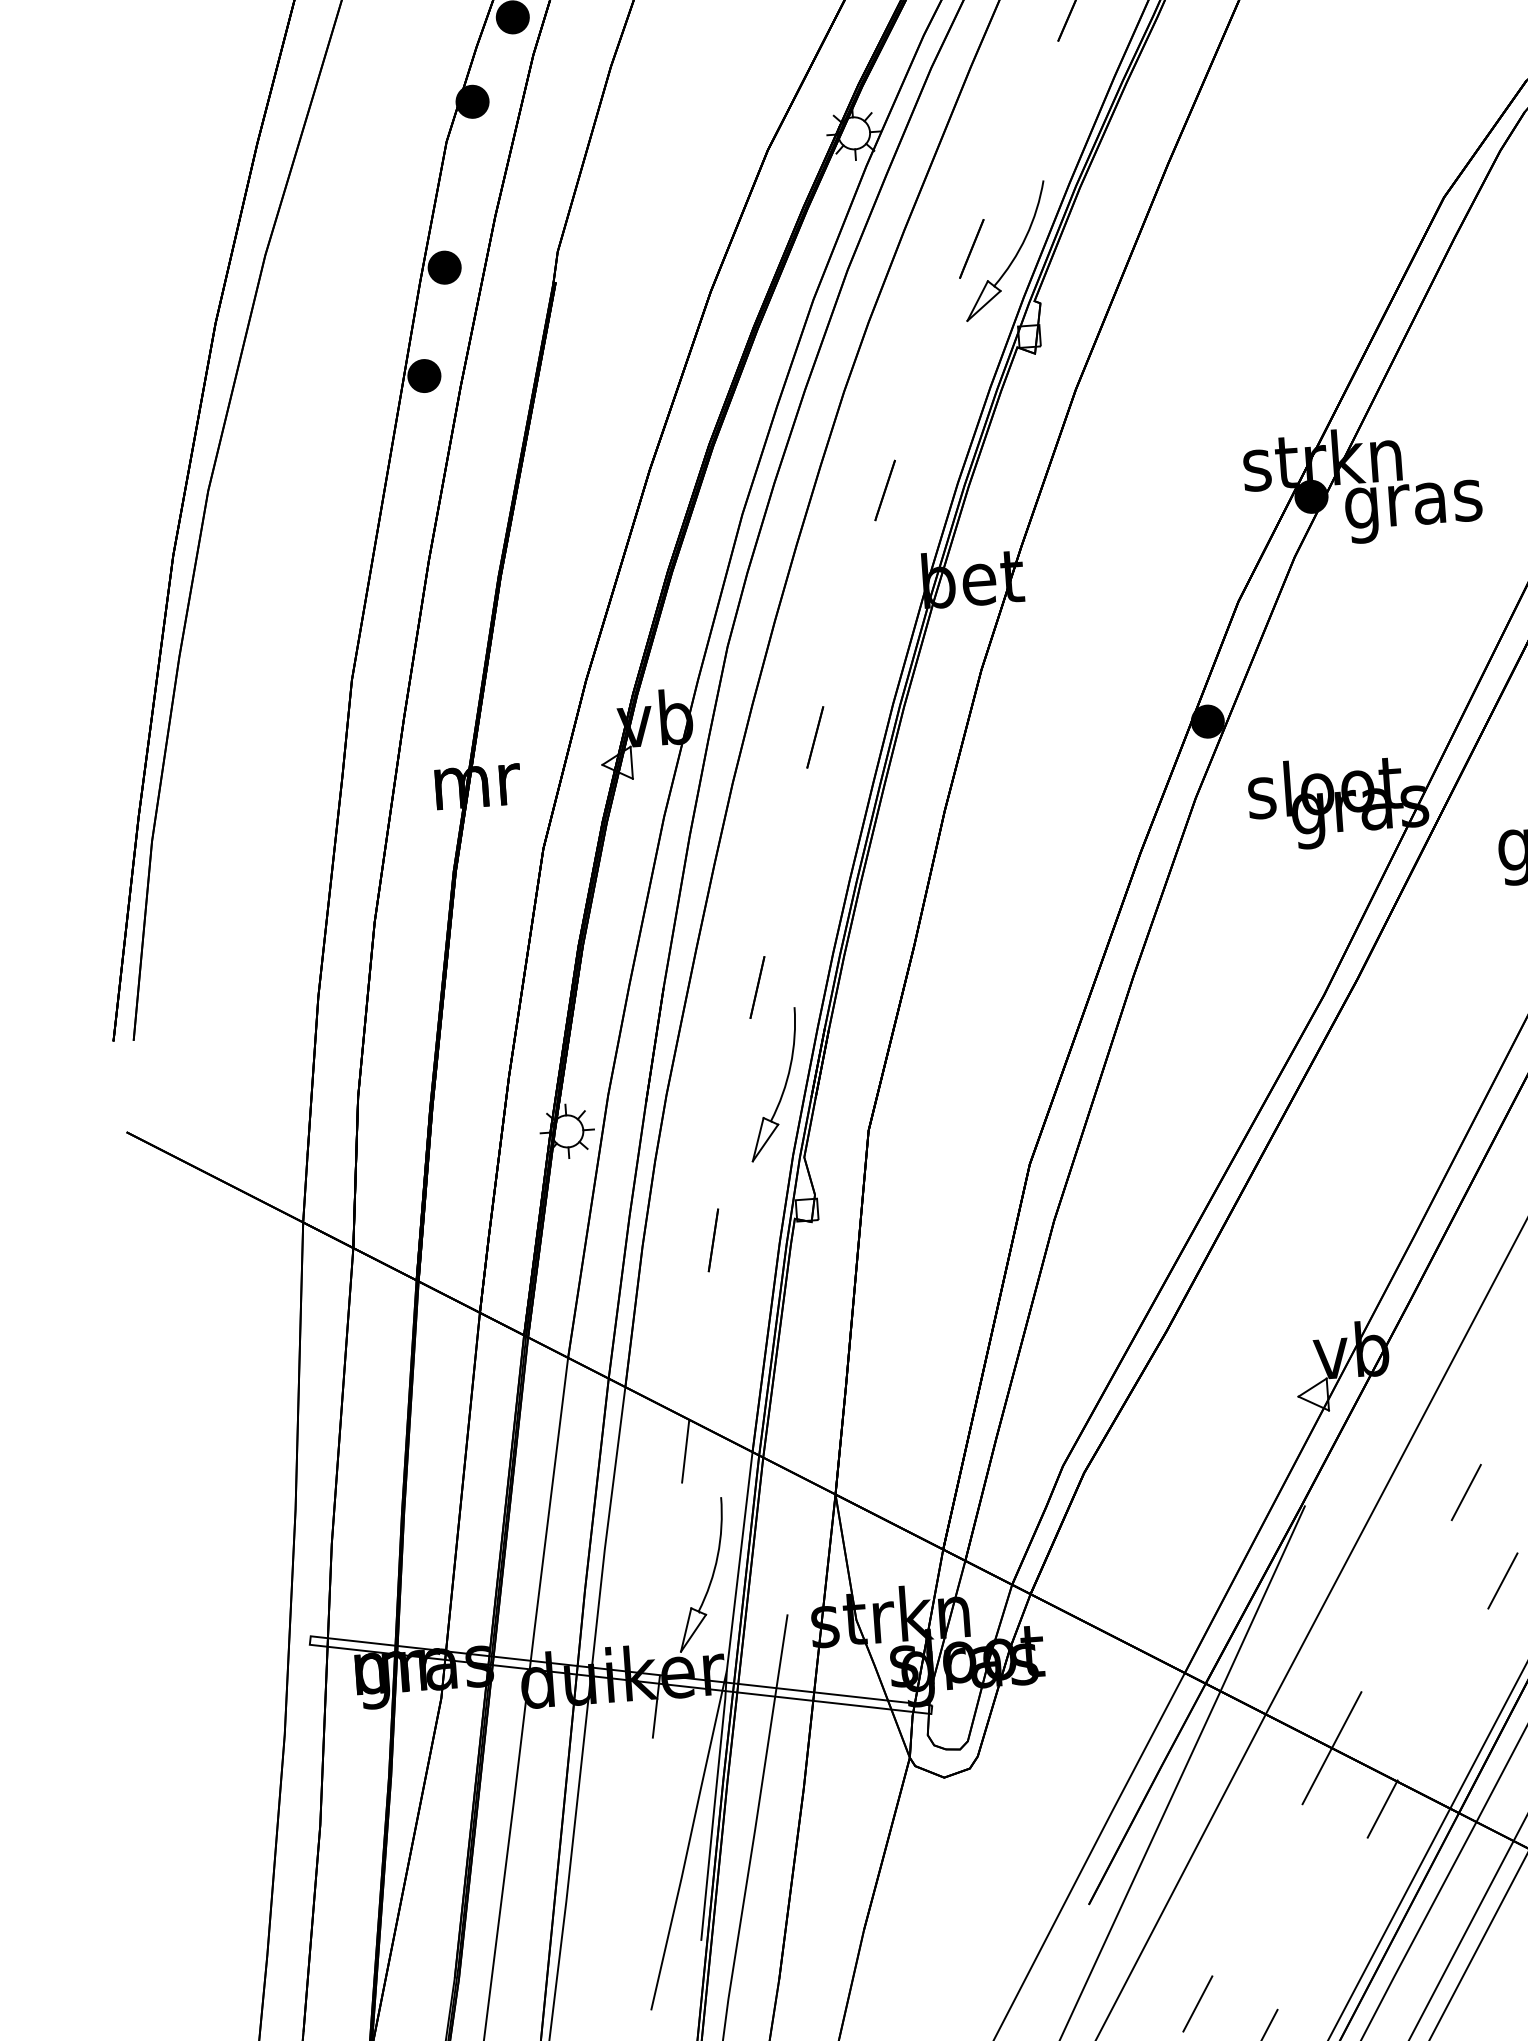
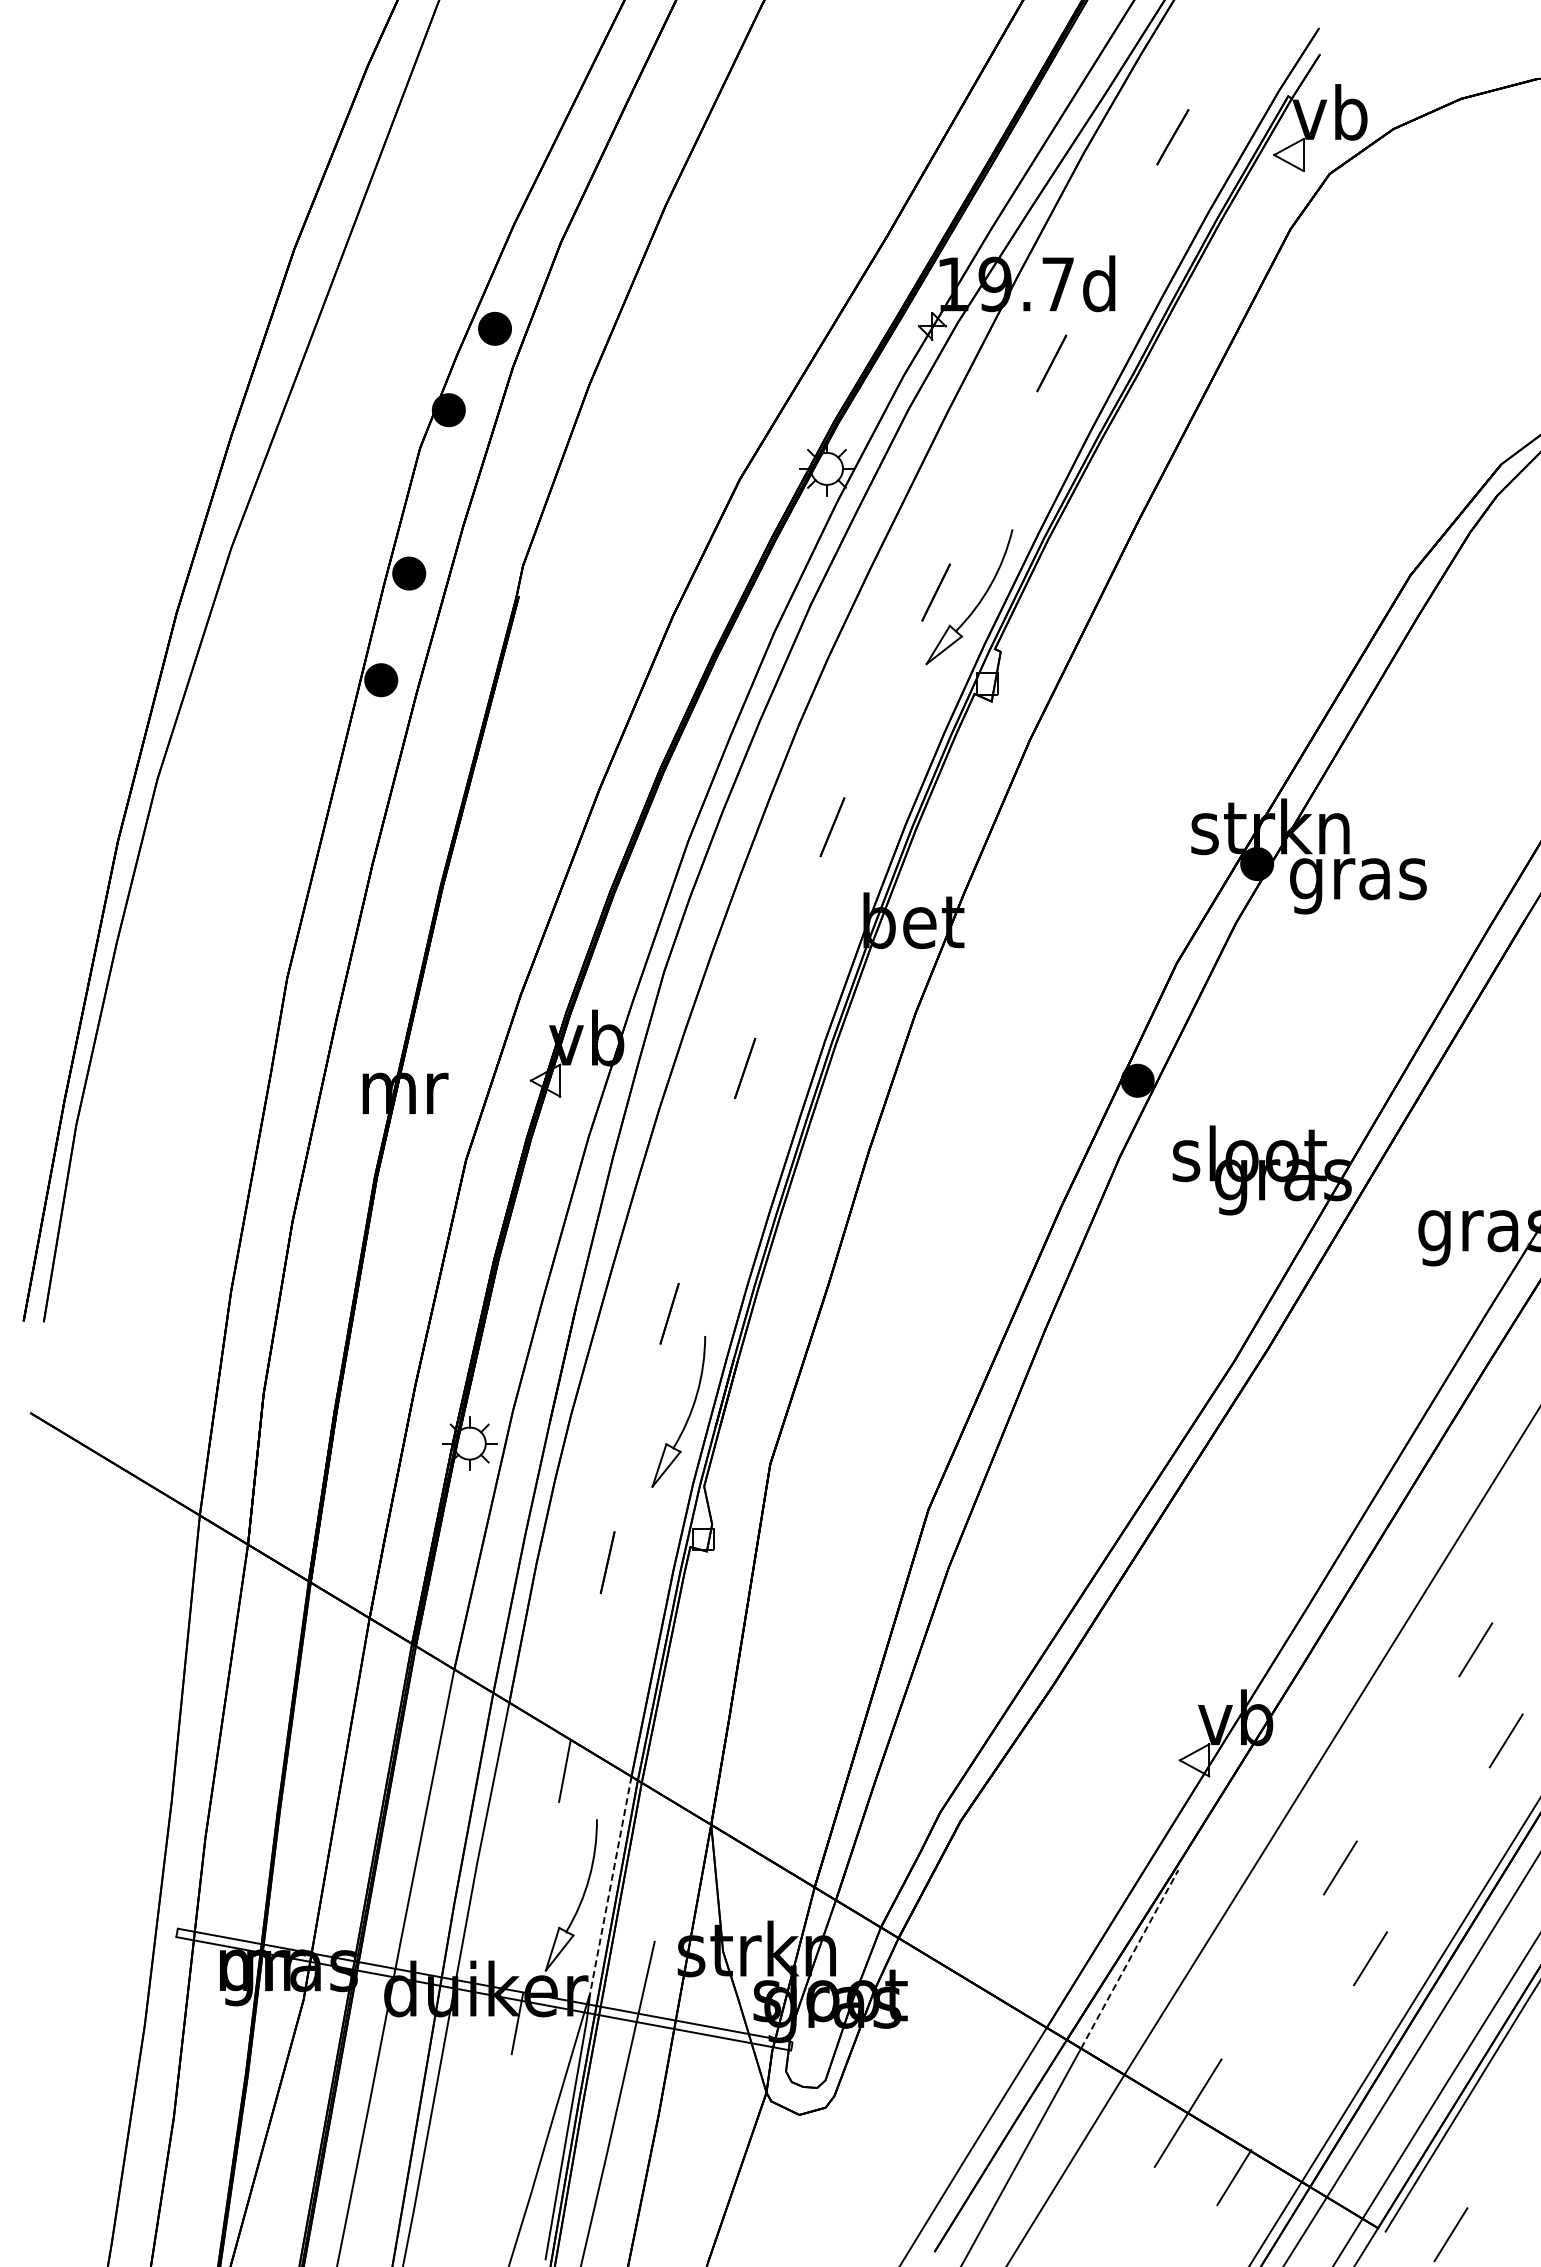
line: (739, 1561) -> (610, 1884), solid -> dashed
line: (1262, 1598) -> (1129, 1959), solid -> dashed

